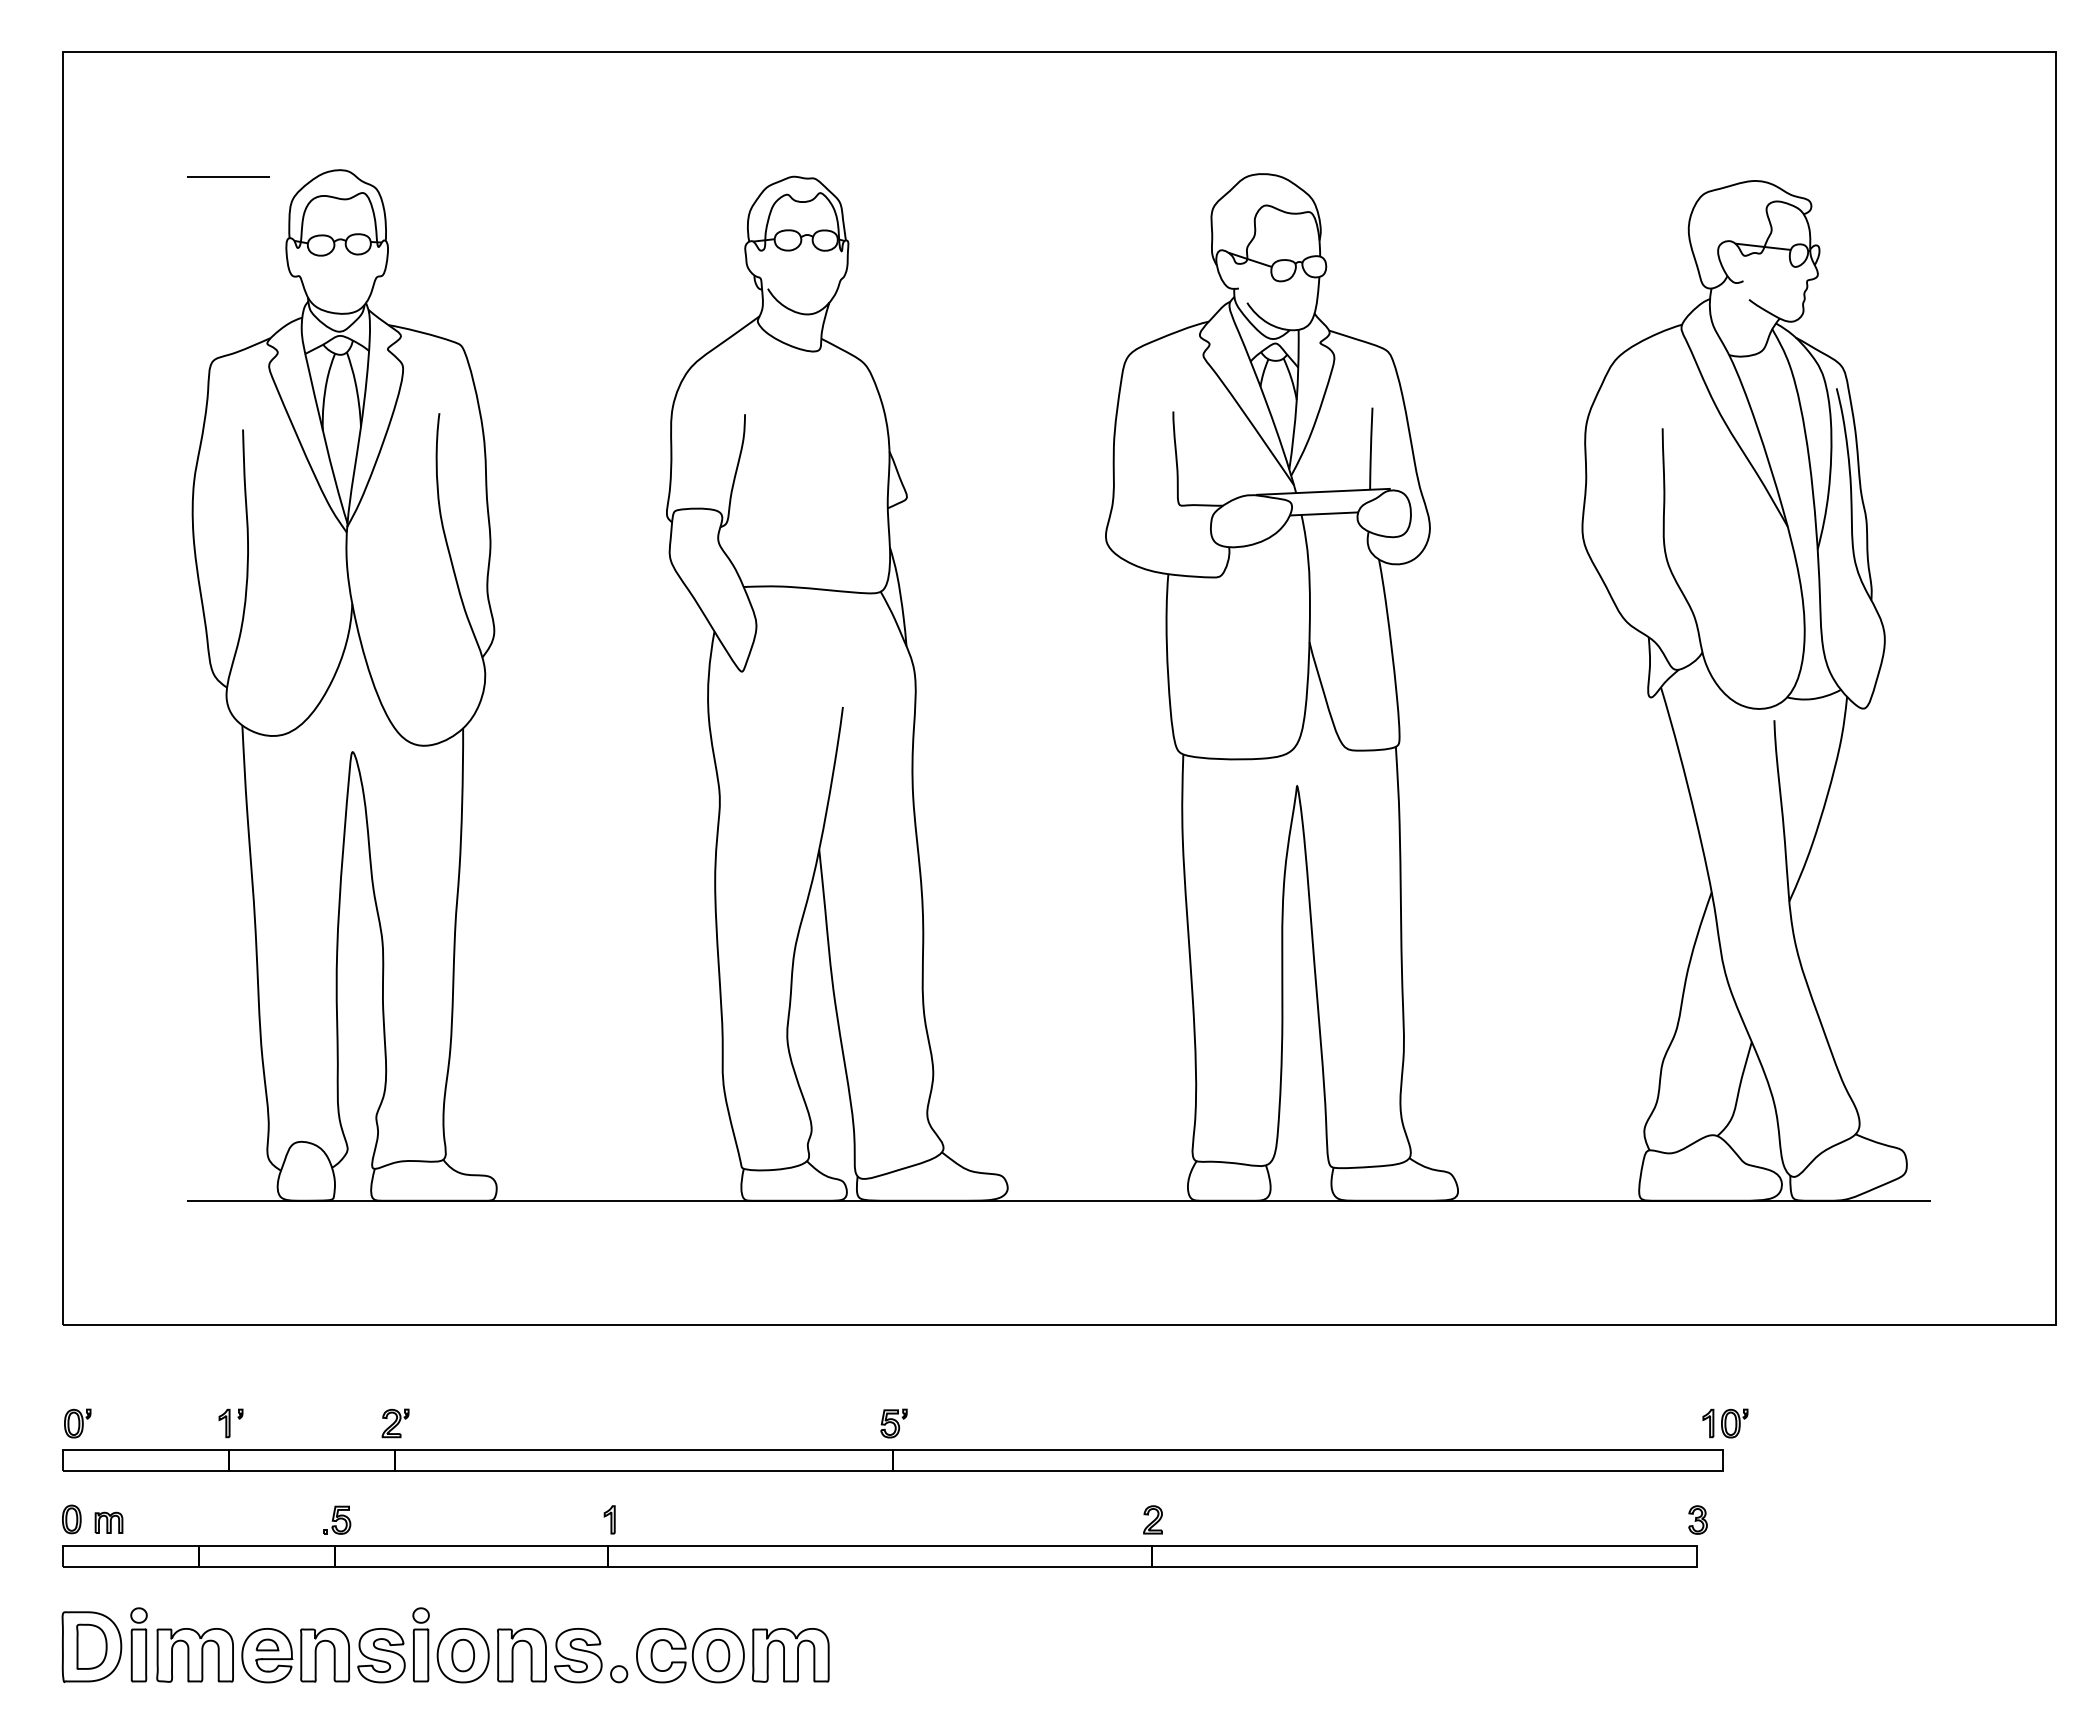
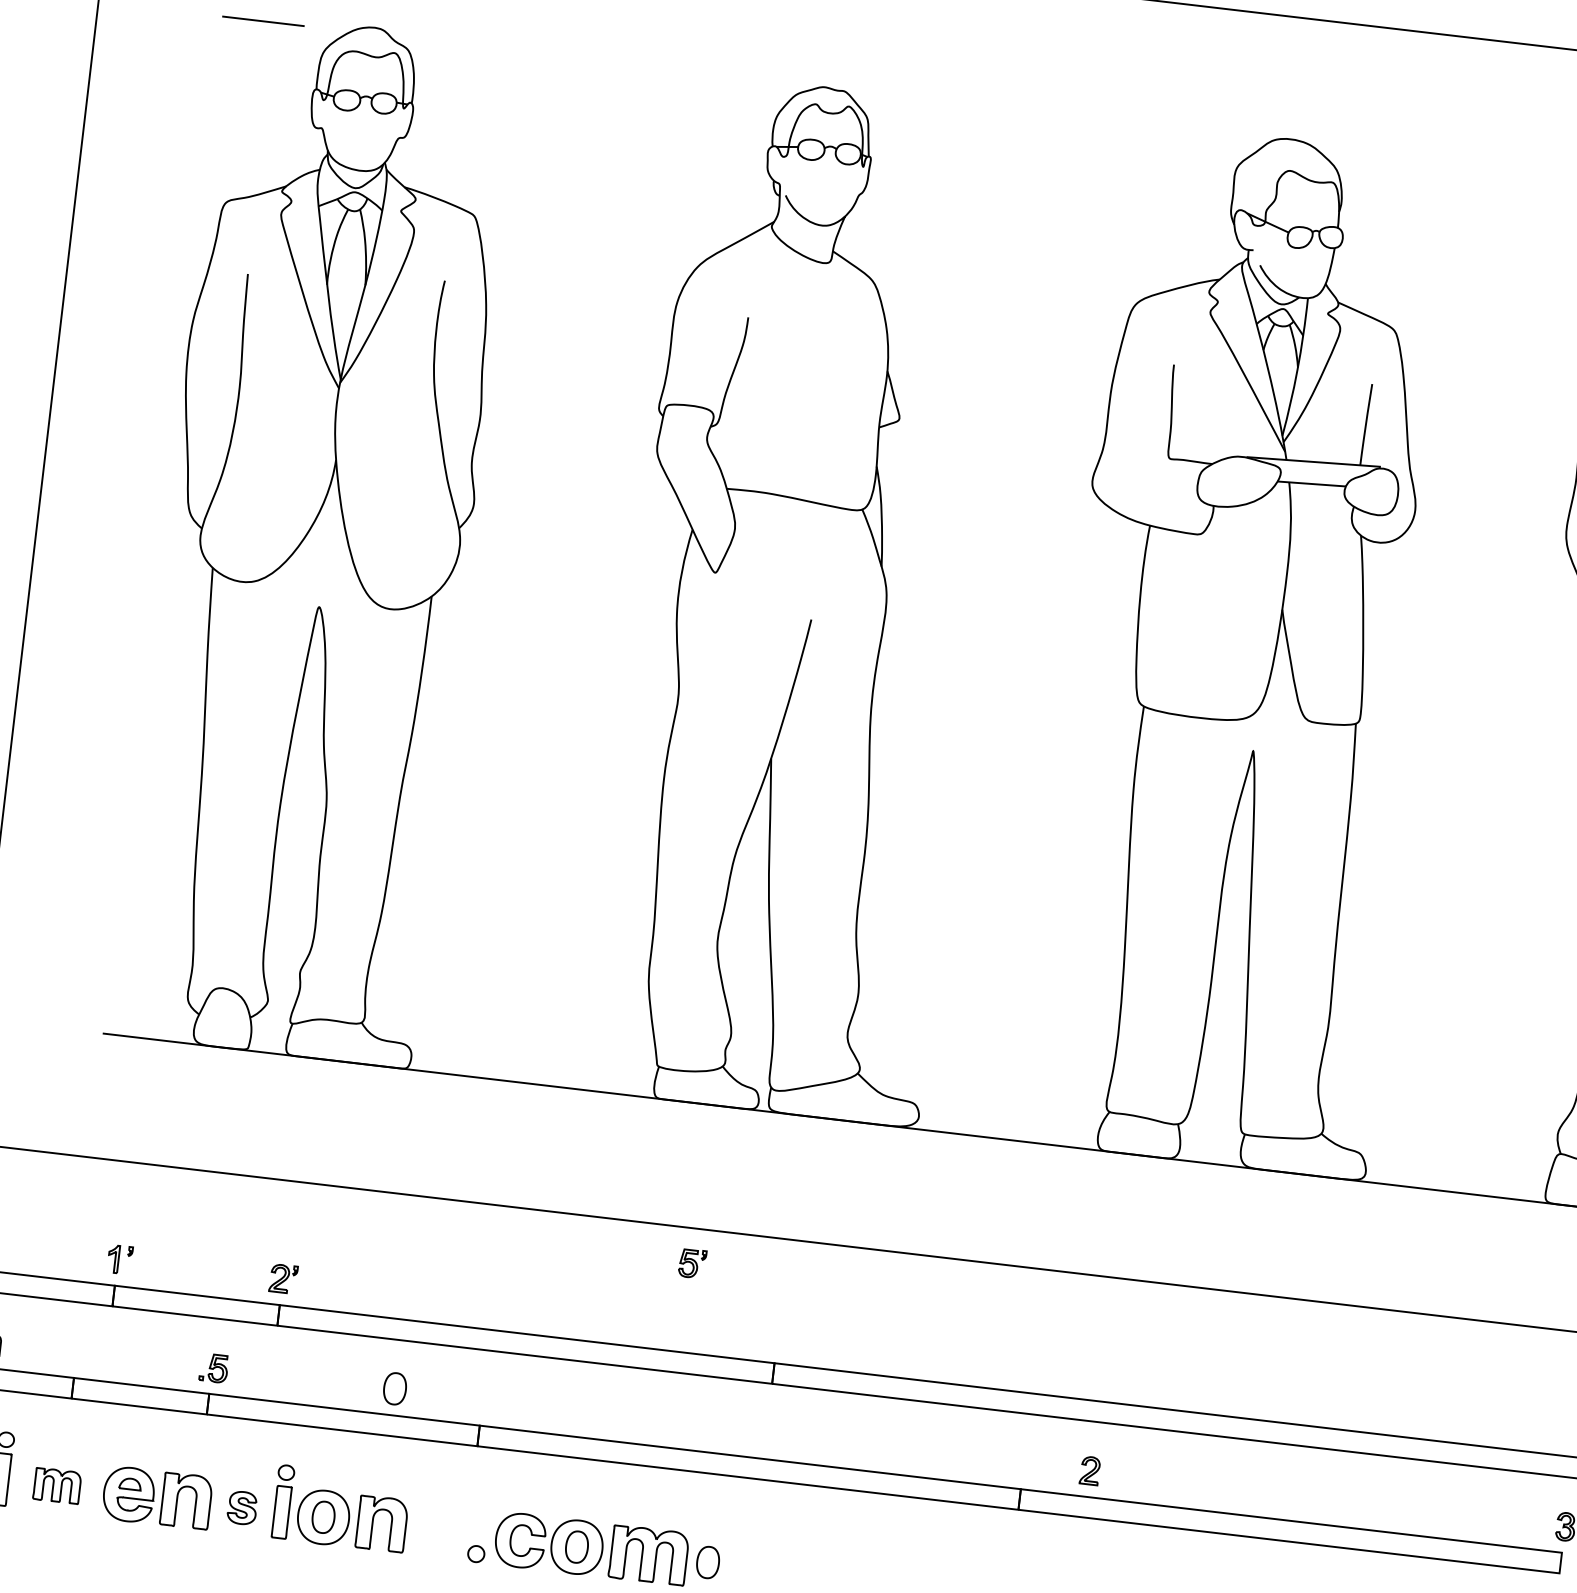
part: (893, 1423) -> (691, 1263), moved
part: (518, 1519) -> (394, 1388), added
part: (609, 1519) -> (484, 1399), removed
part: (1152, 1519) -> (1089, 1470), moved
part: (194, 1655) -> (56, 1485), size x0.6
part: (381, 1655) -> (242, 1507), size x0.6
part: (578, 1655) -> (438, 1530), removed
part: (850, 1655) -> (708, 1562), added

